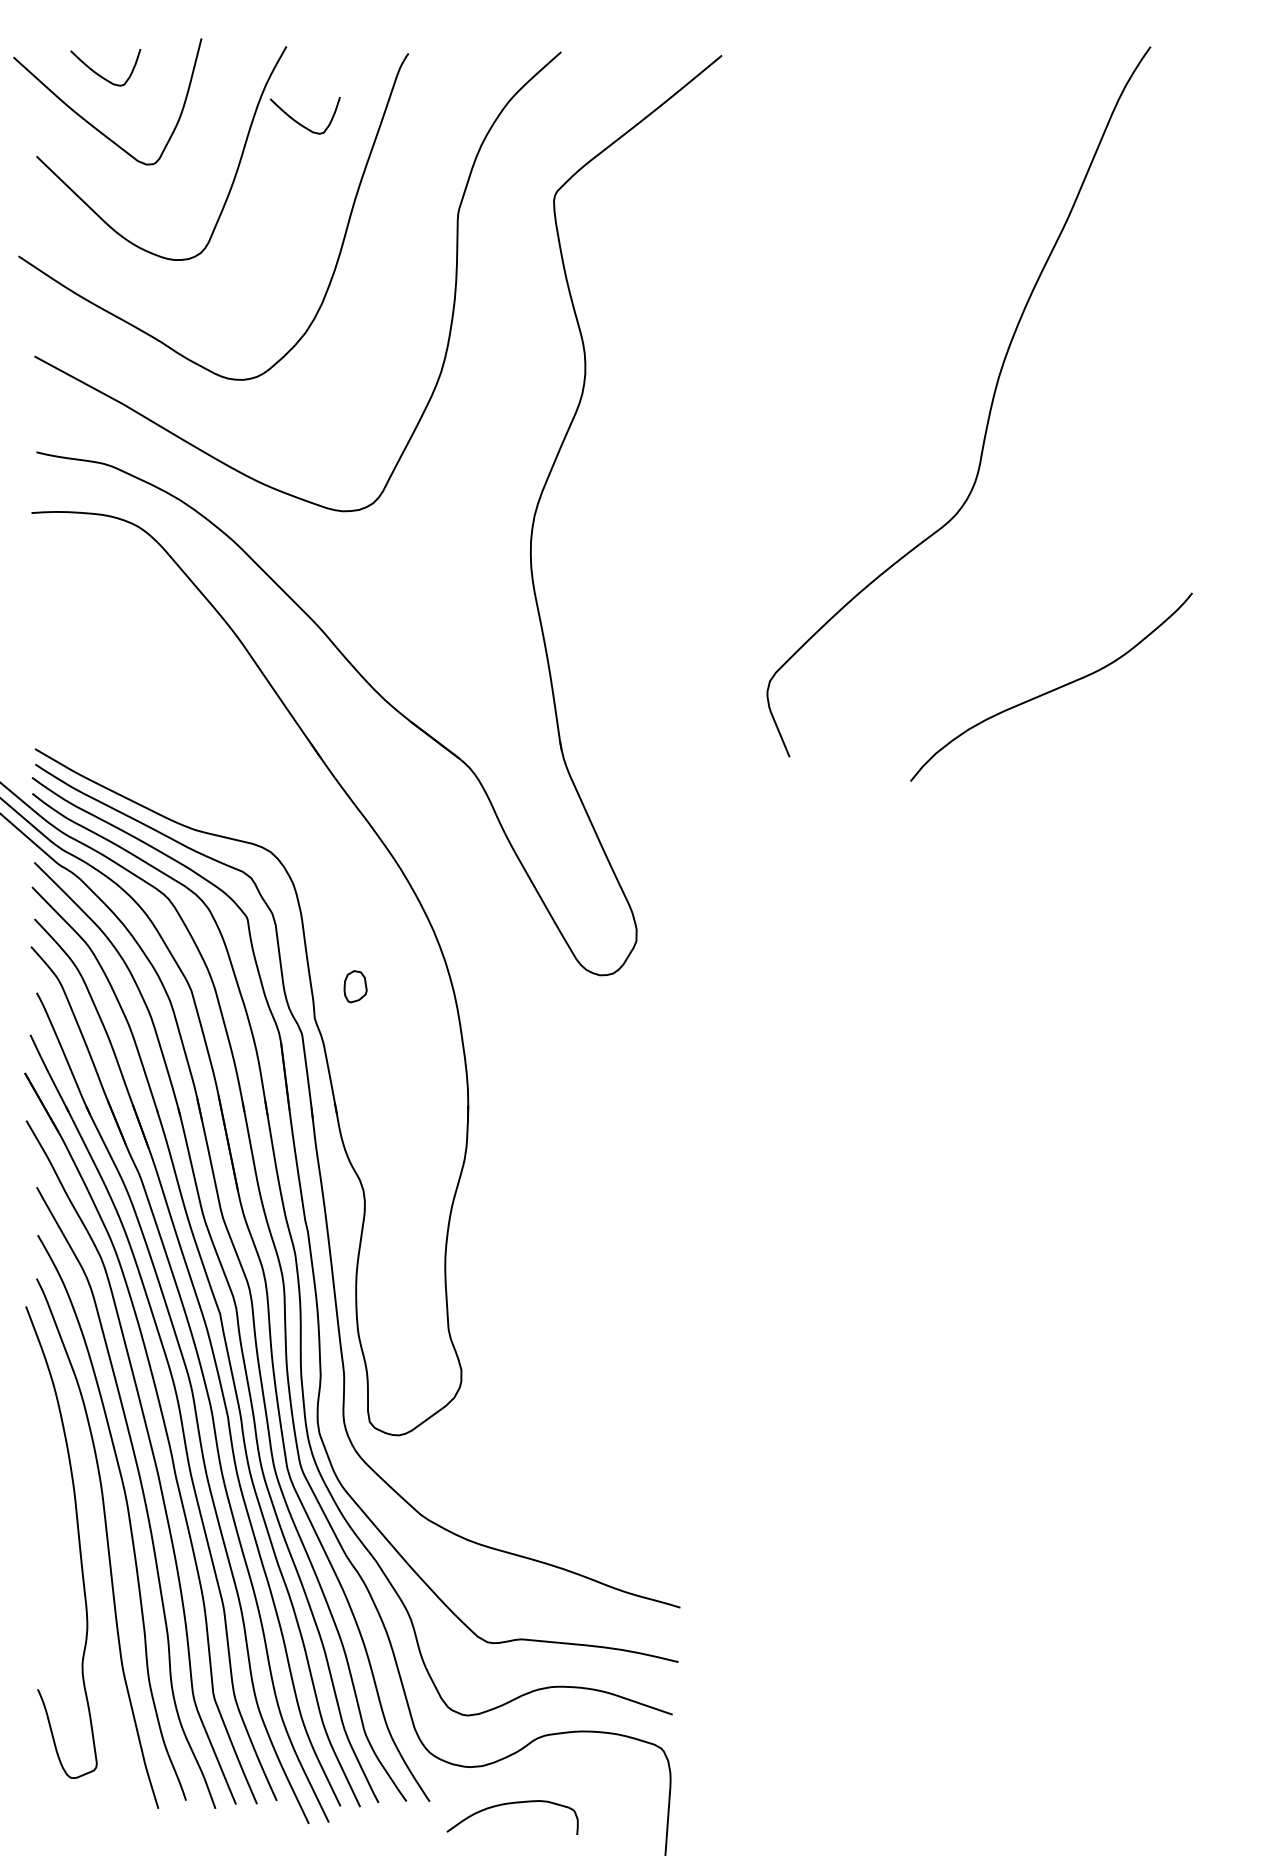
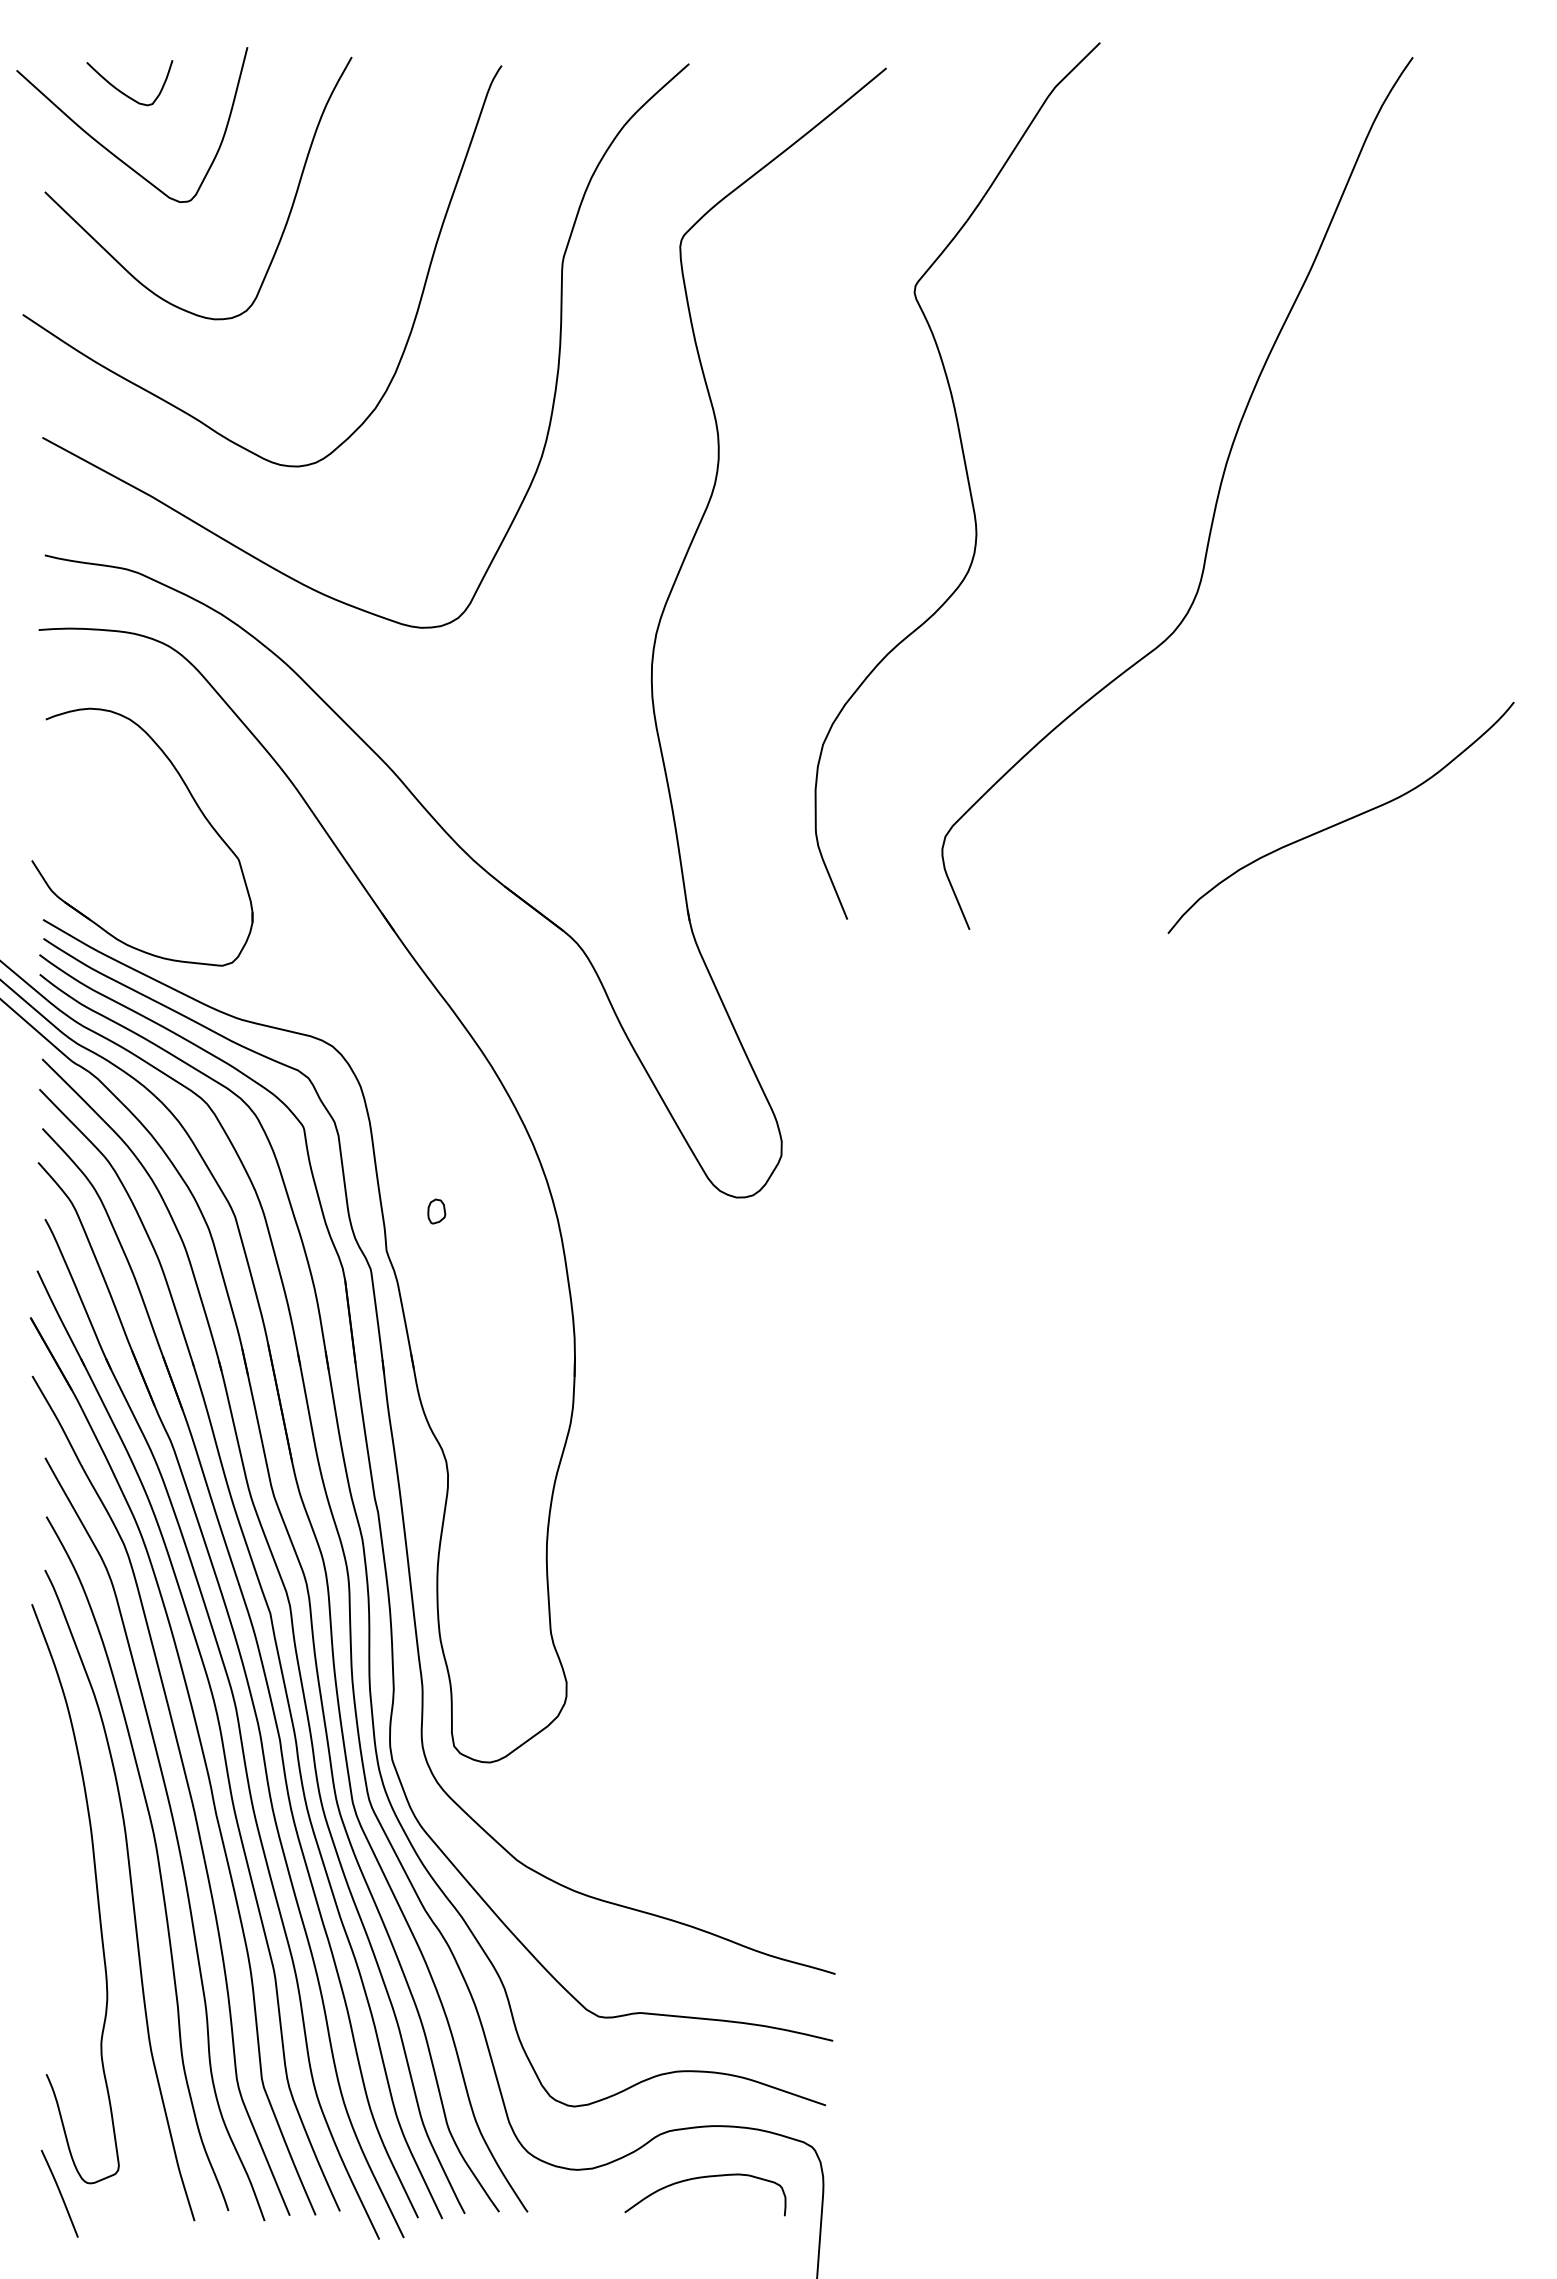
curve: (299, 122) -> (367, 150), removed
curve: (787, 388) -> (966, 477), added
part: (158, 653) -> (194, 802), added
curve: (1050, 690) -> (1340, 821), moved
part: (355, 986) -> (436, 1211), size x0.62
curve: (48, 1786) -> (59, 2193), added
curve: (510, 1804) -> (702, 2178), moved

